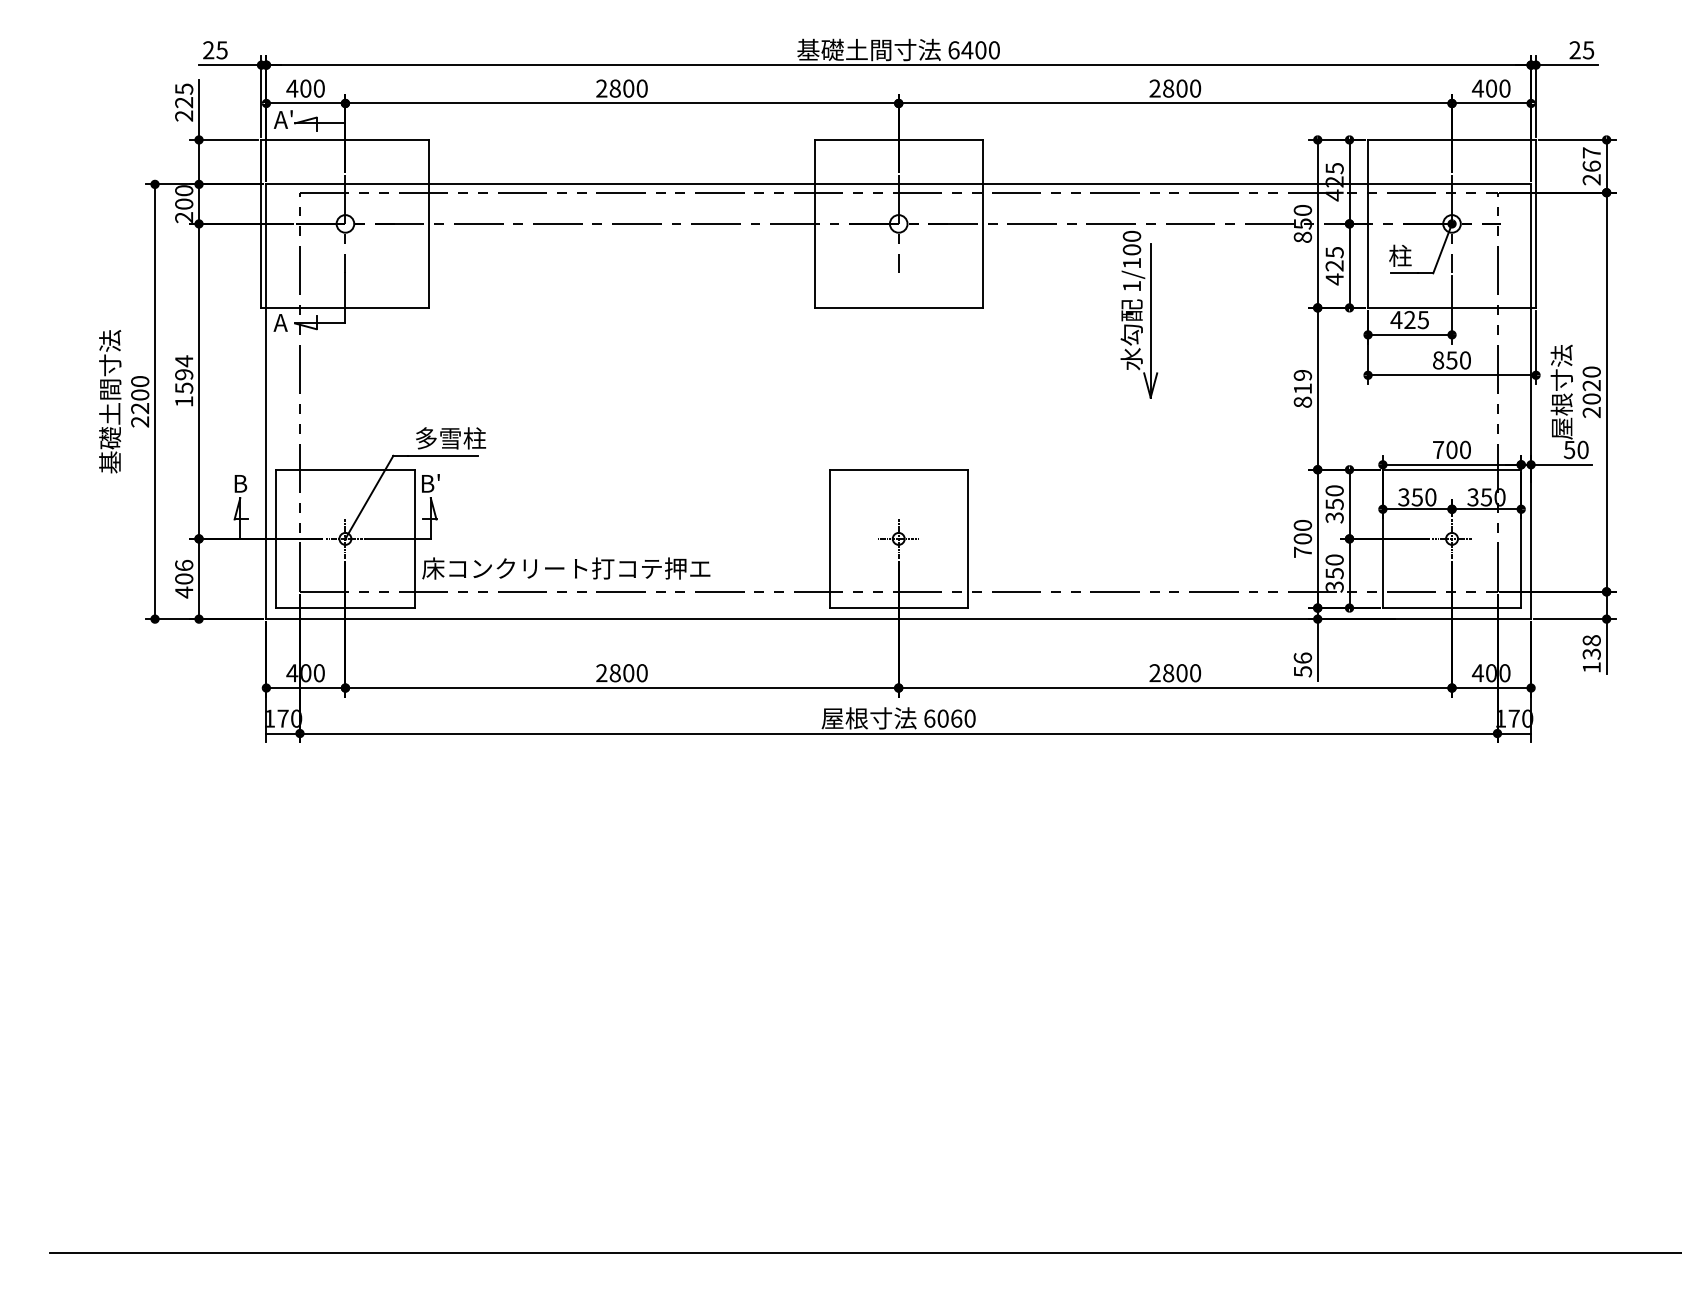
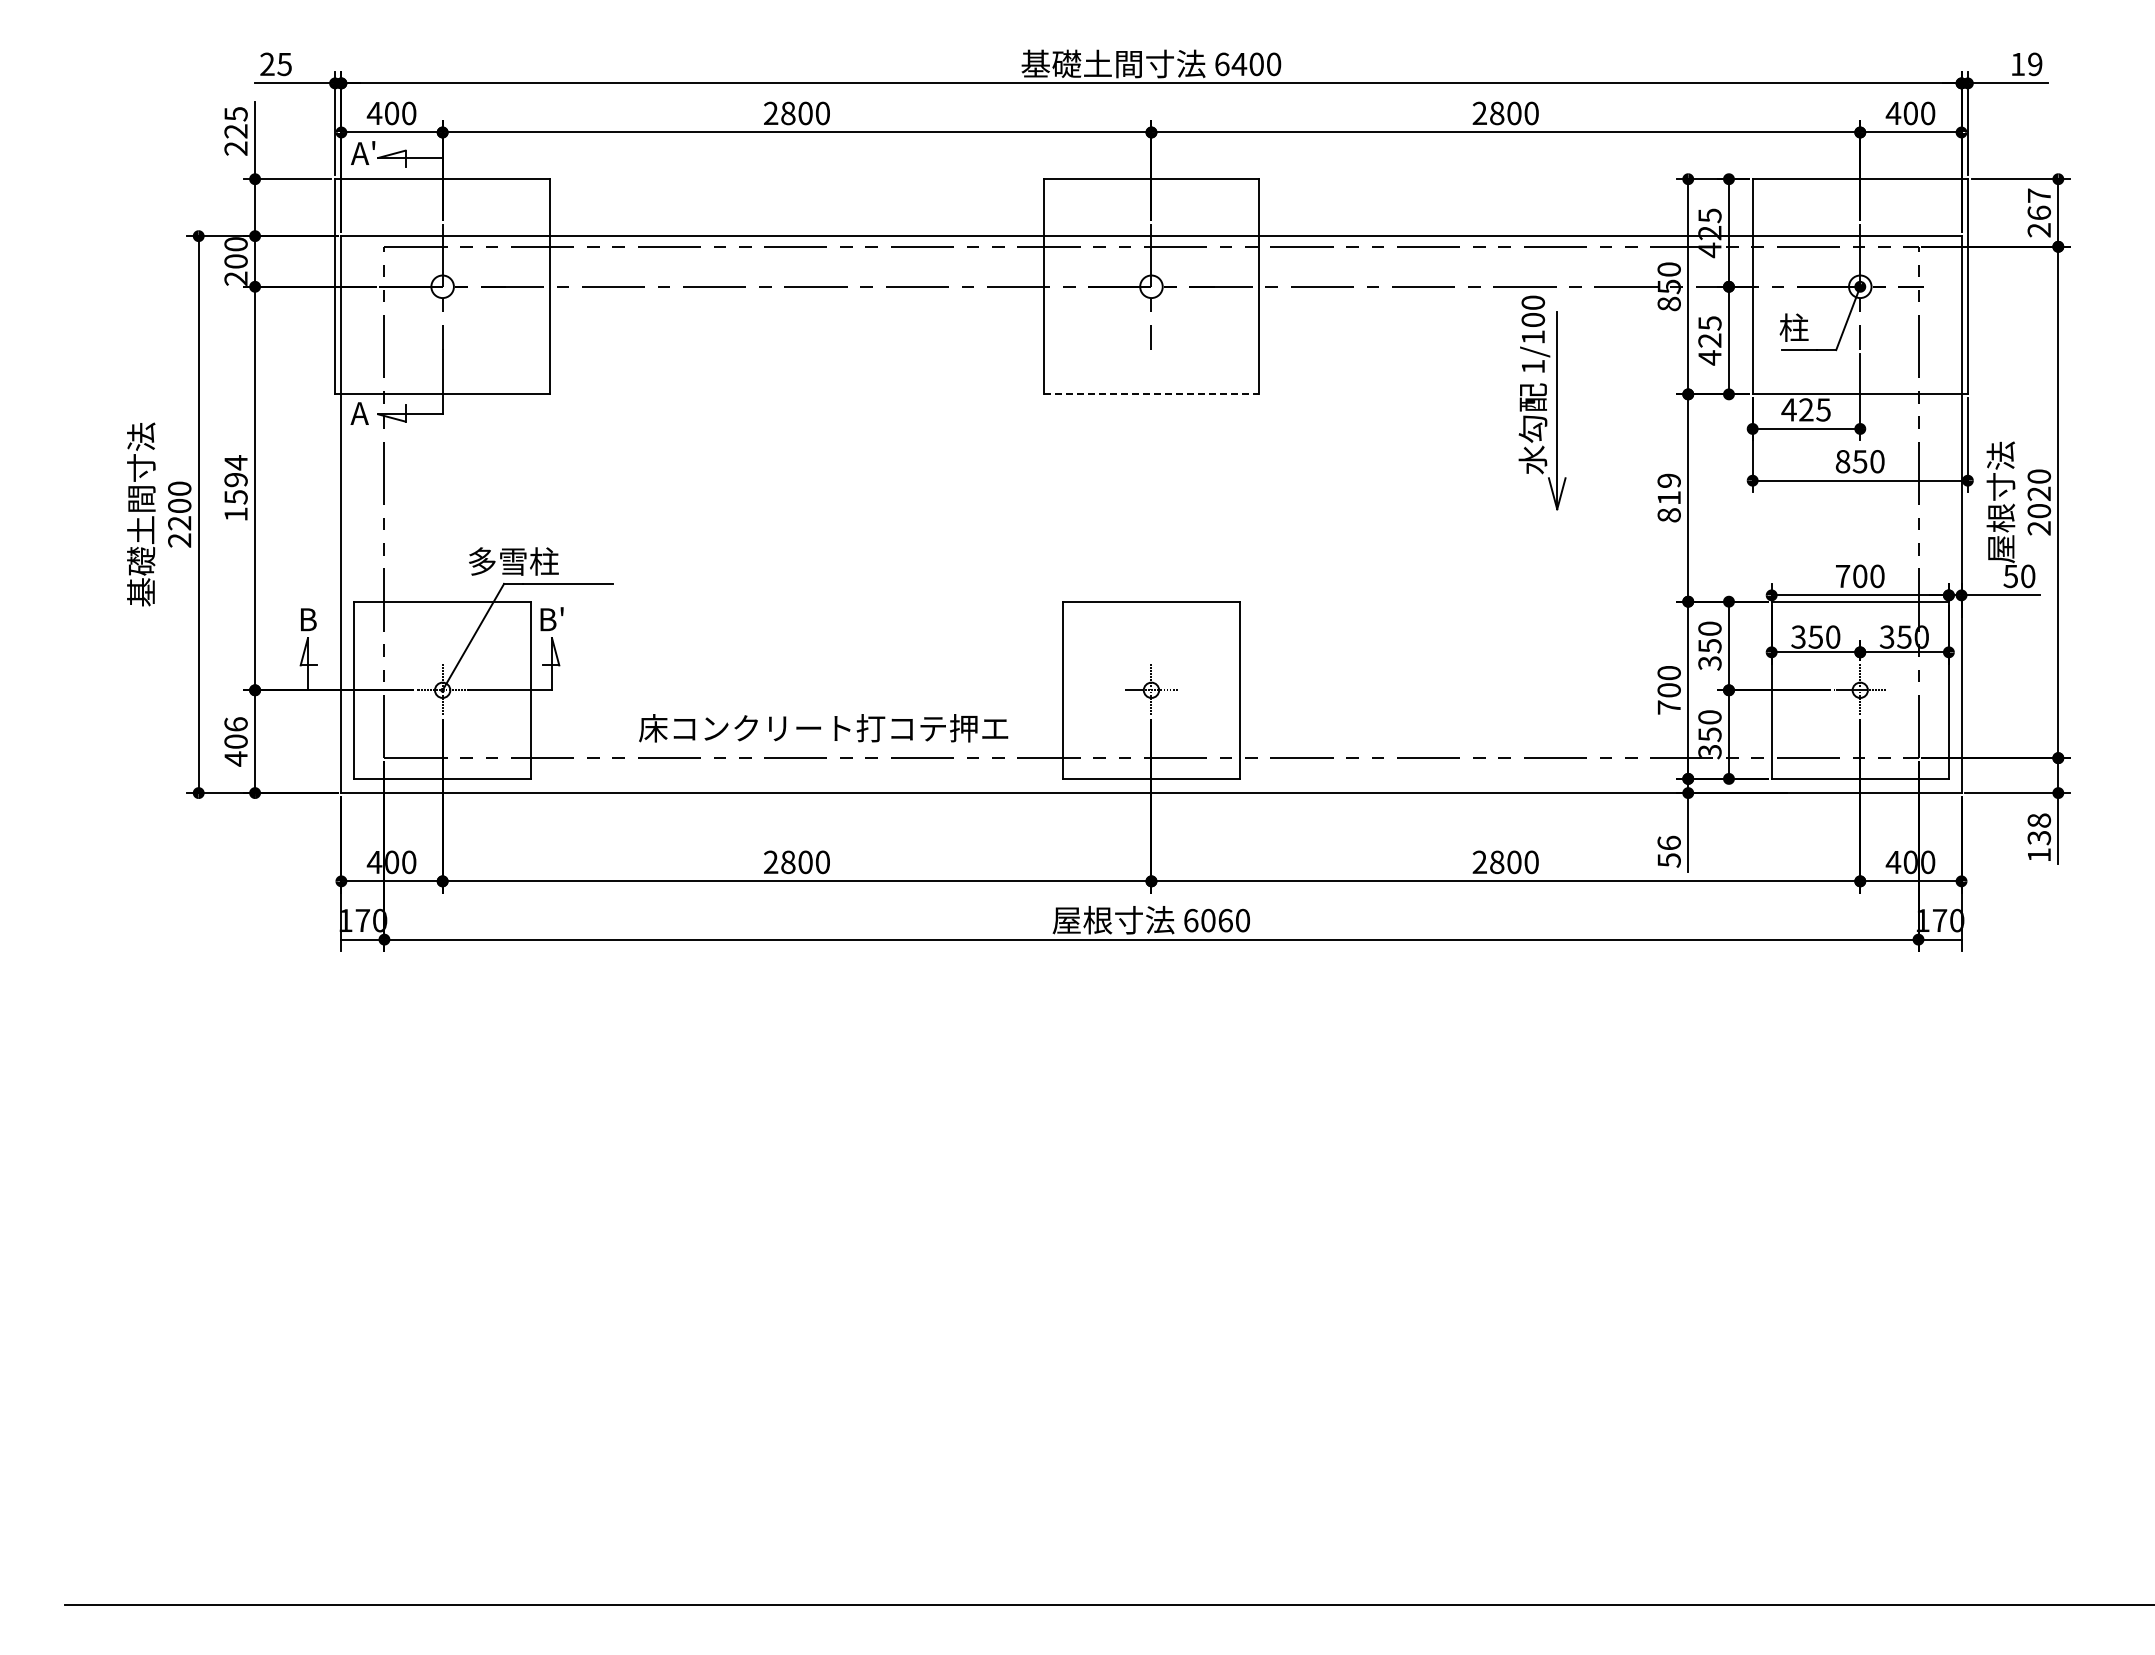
text: (1581, 49) -> (2026, 63), 25 -> 19
line: (898, 308) -> (1151, 394), solid -> dashed
part: (1139, 314) -> (1542, 402), moved
text: (450, 438) -> (513, 561), moved
text: (566, 568) -> (823, 728), moved

